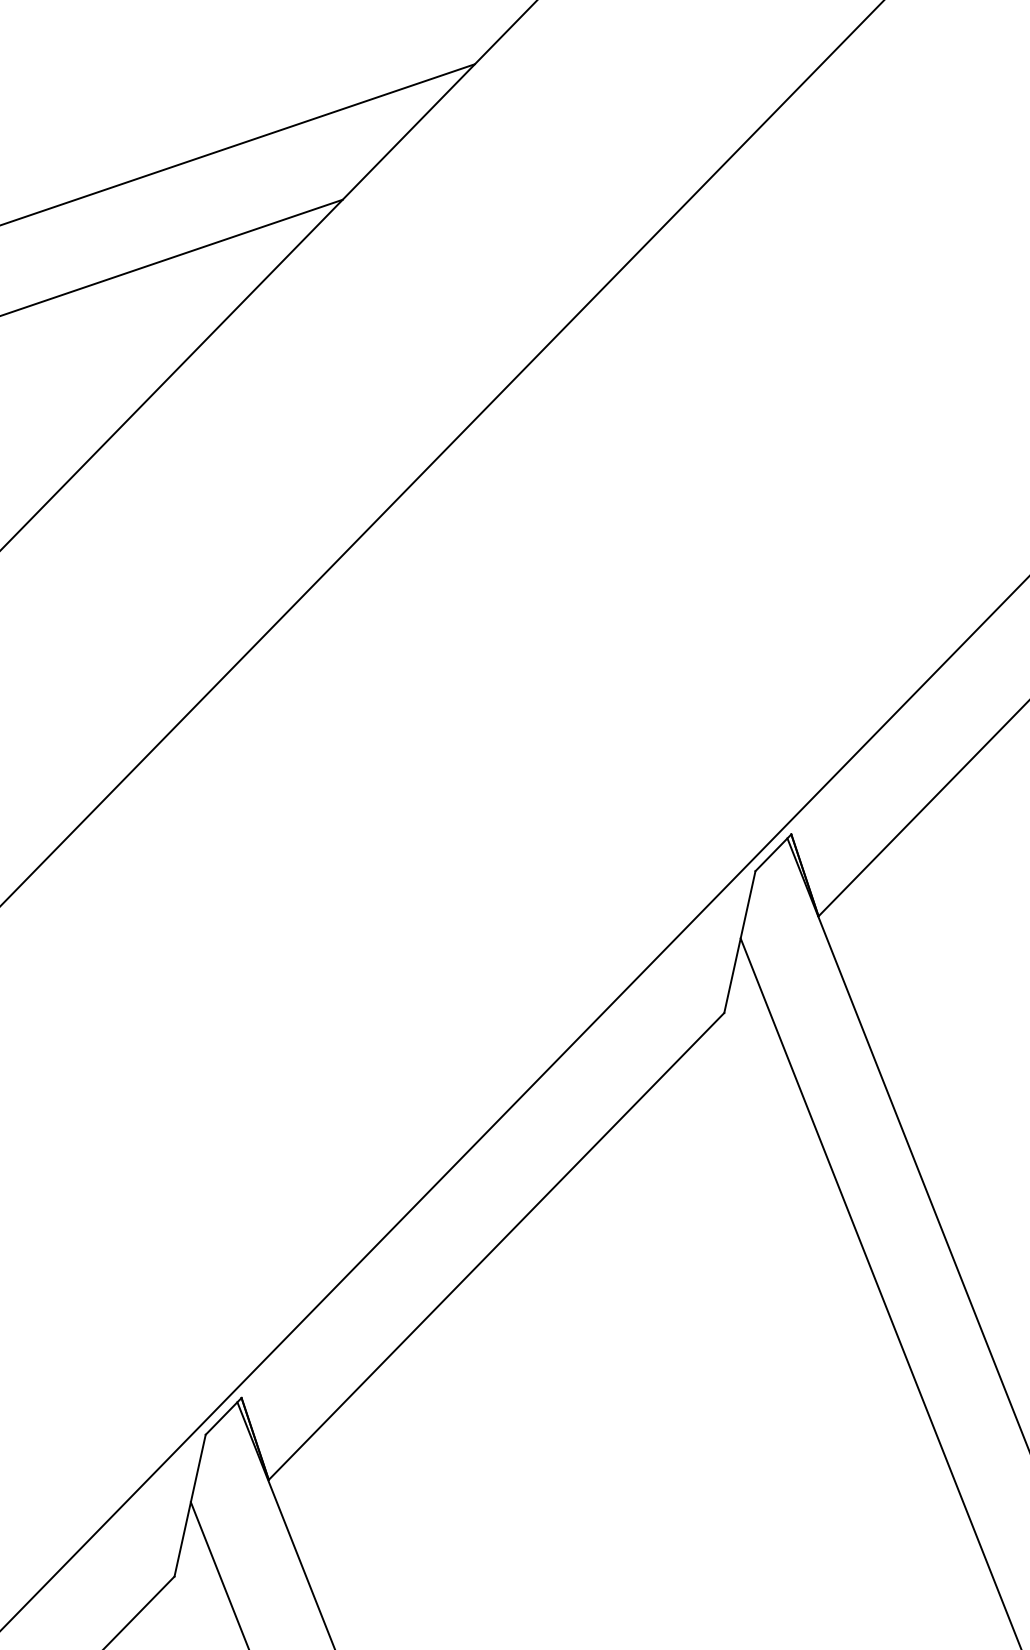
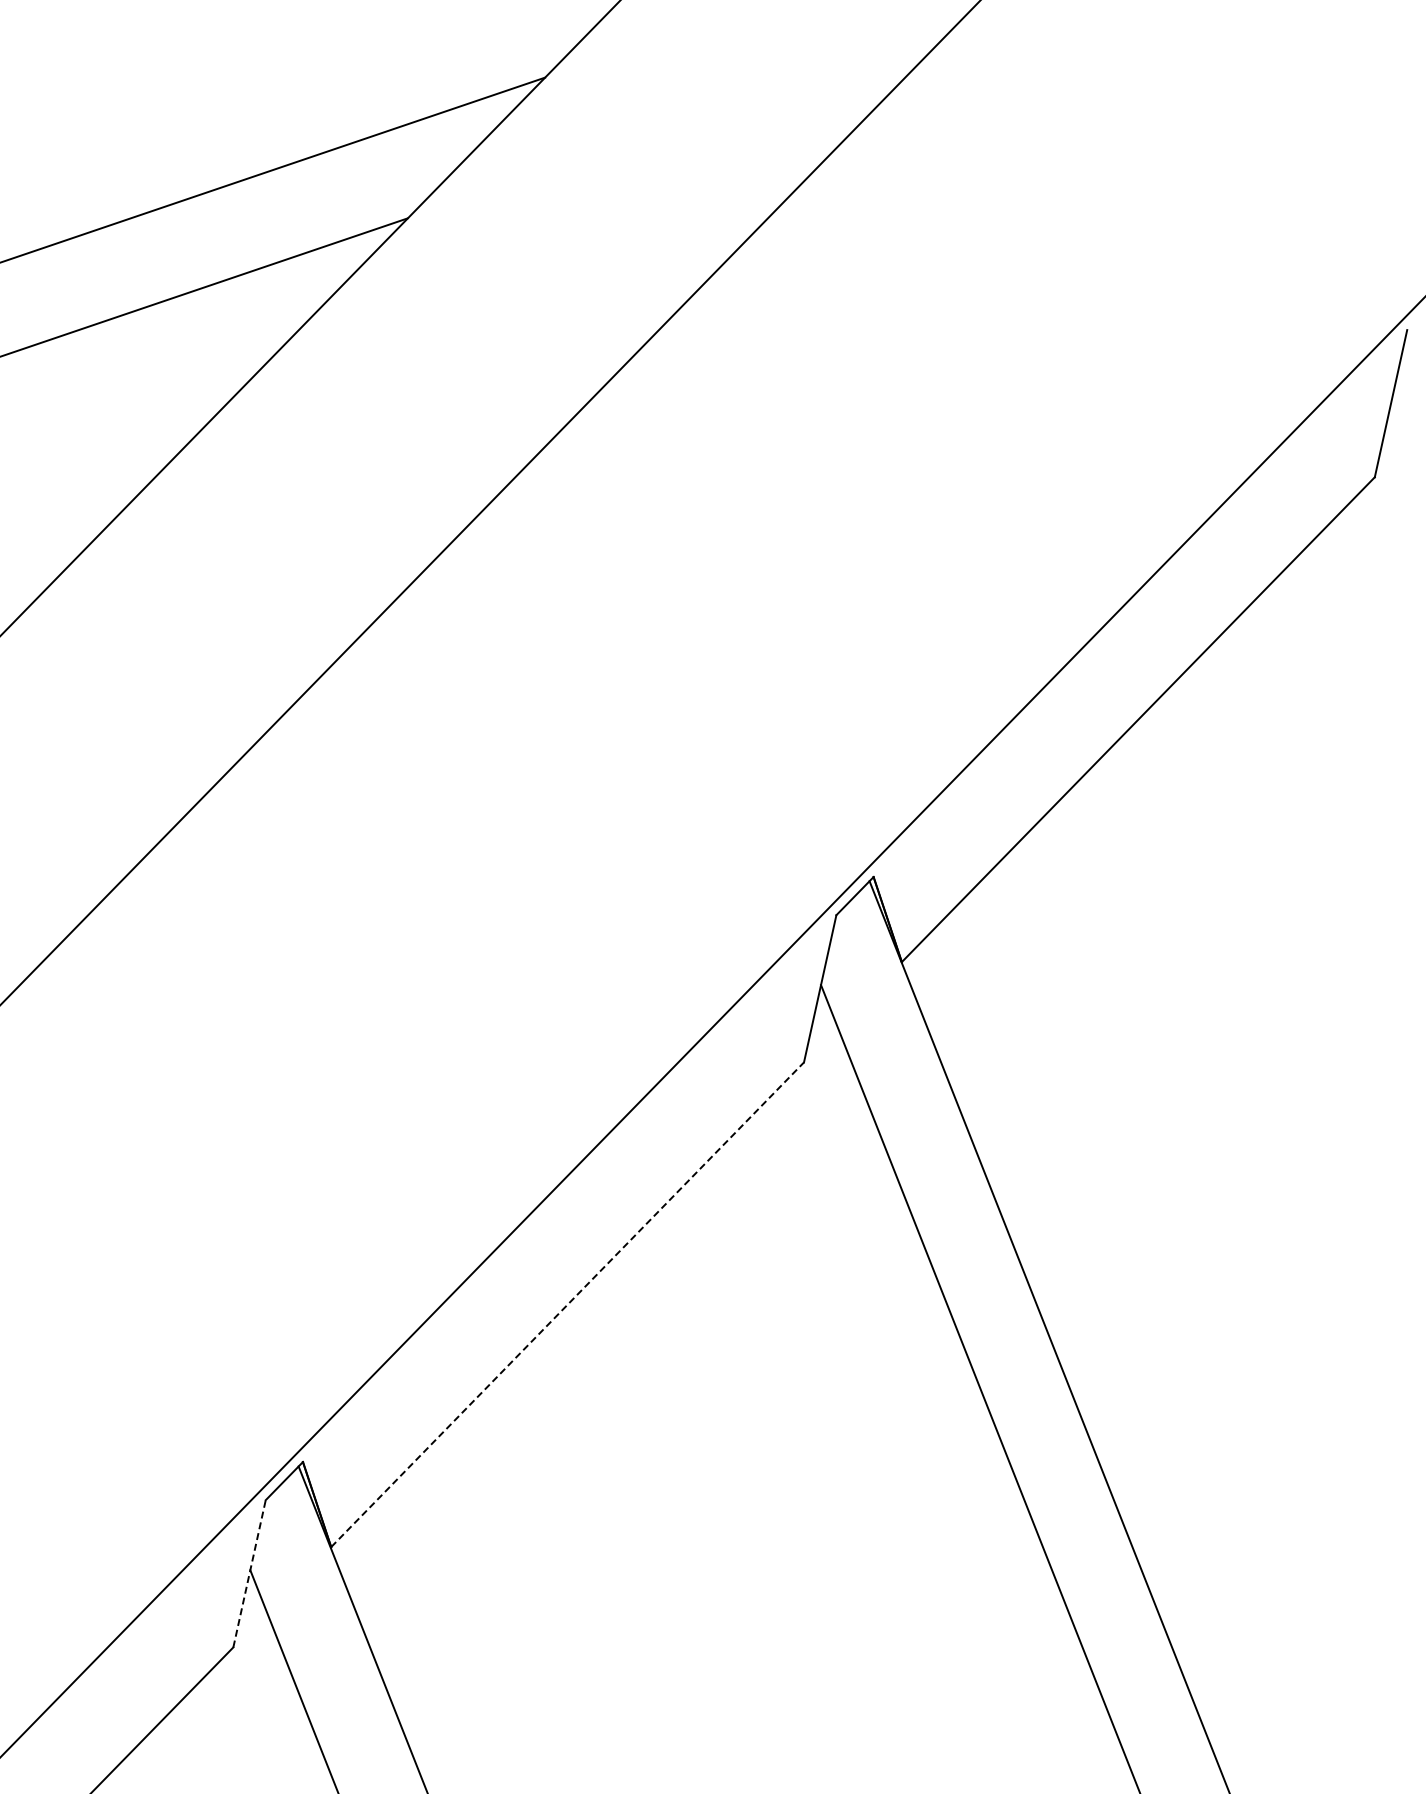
line: (496, 1246) -> (567, 1304), solid -> dashed
line: (190, 1505) -> (249, 1573), solid -> dashed

